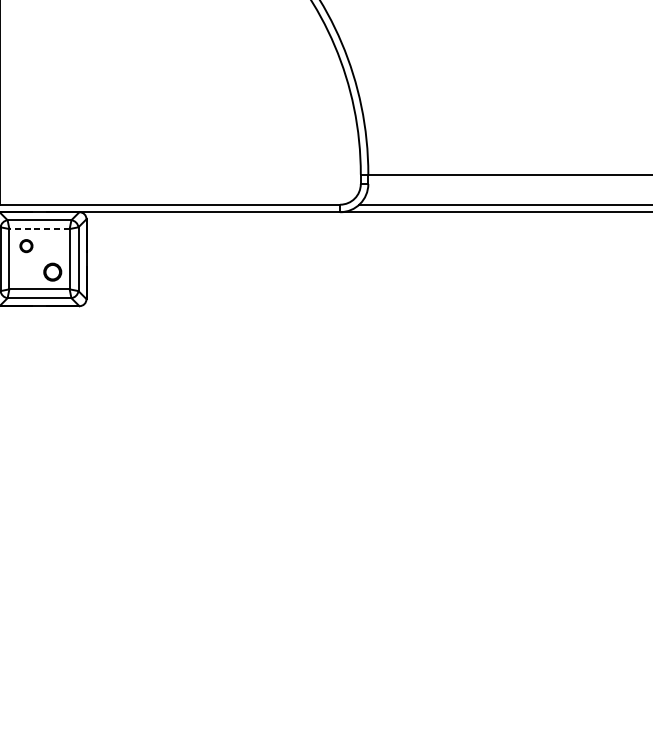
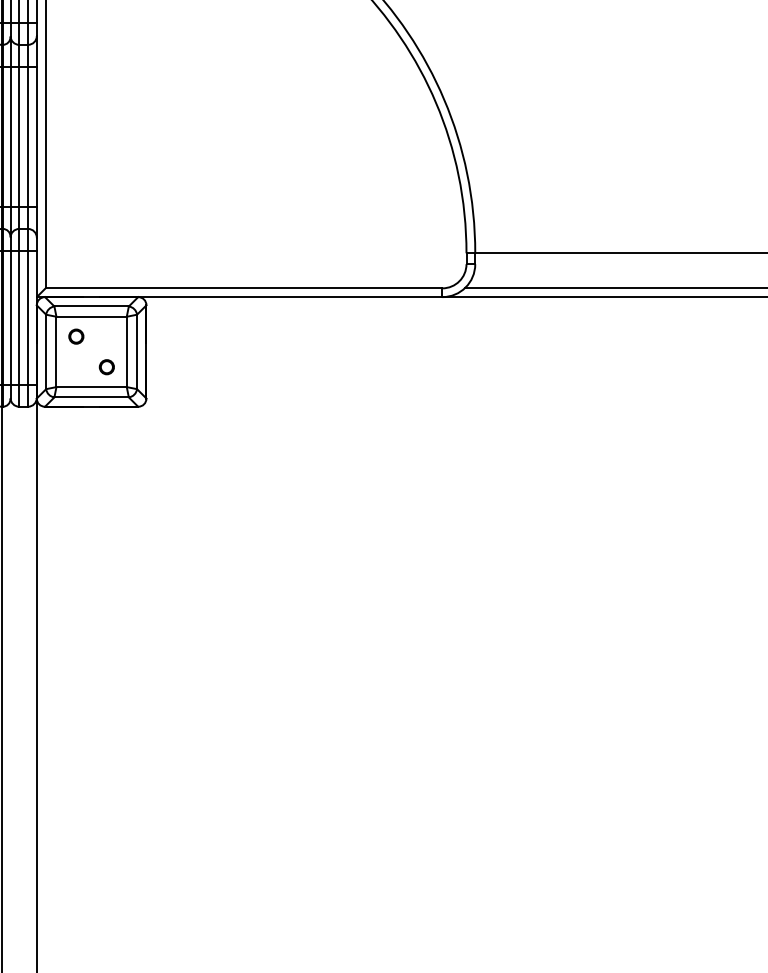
line: (39, 228) -> (91, 316), dashed -> solid
circle: (52, 272) -> (106, 367), size x0.71

